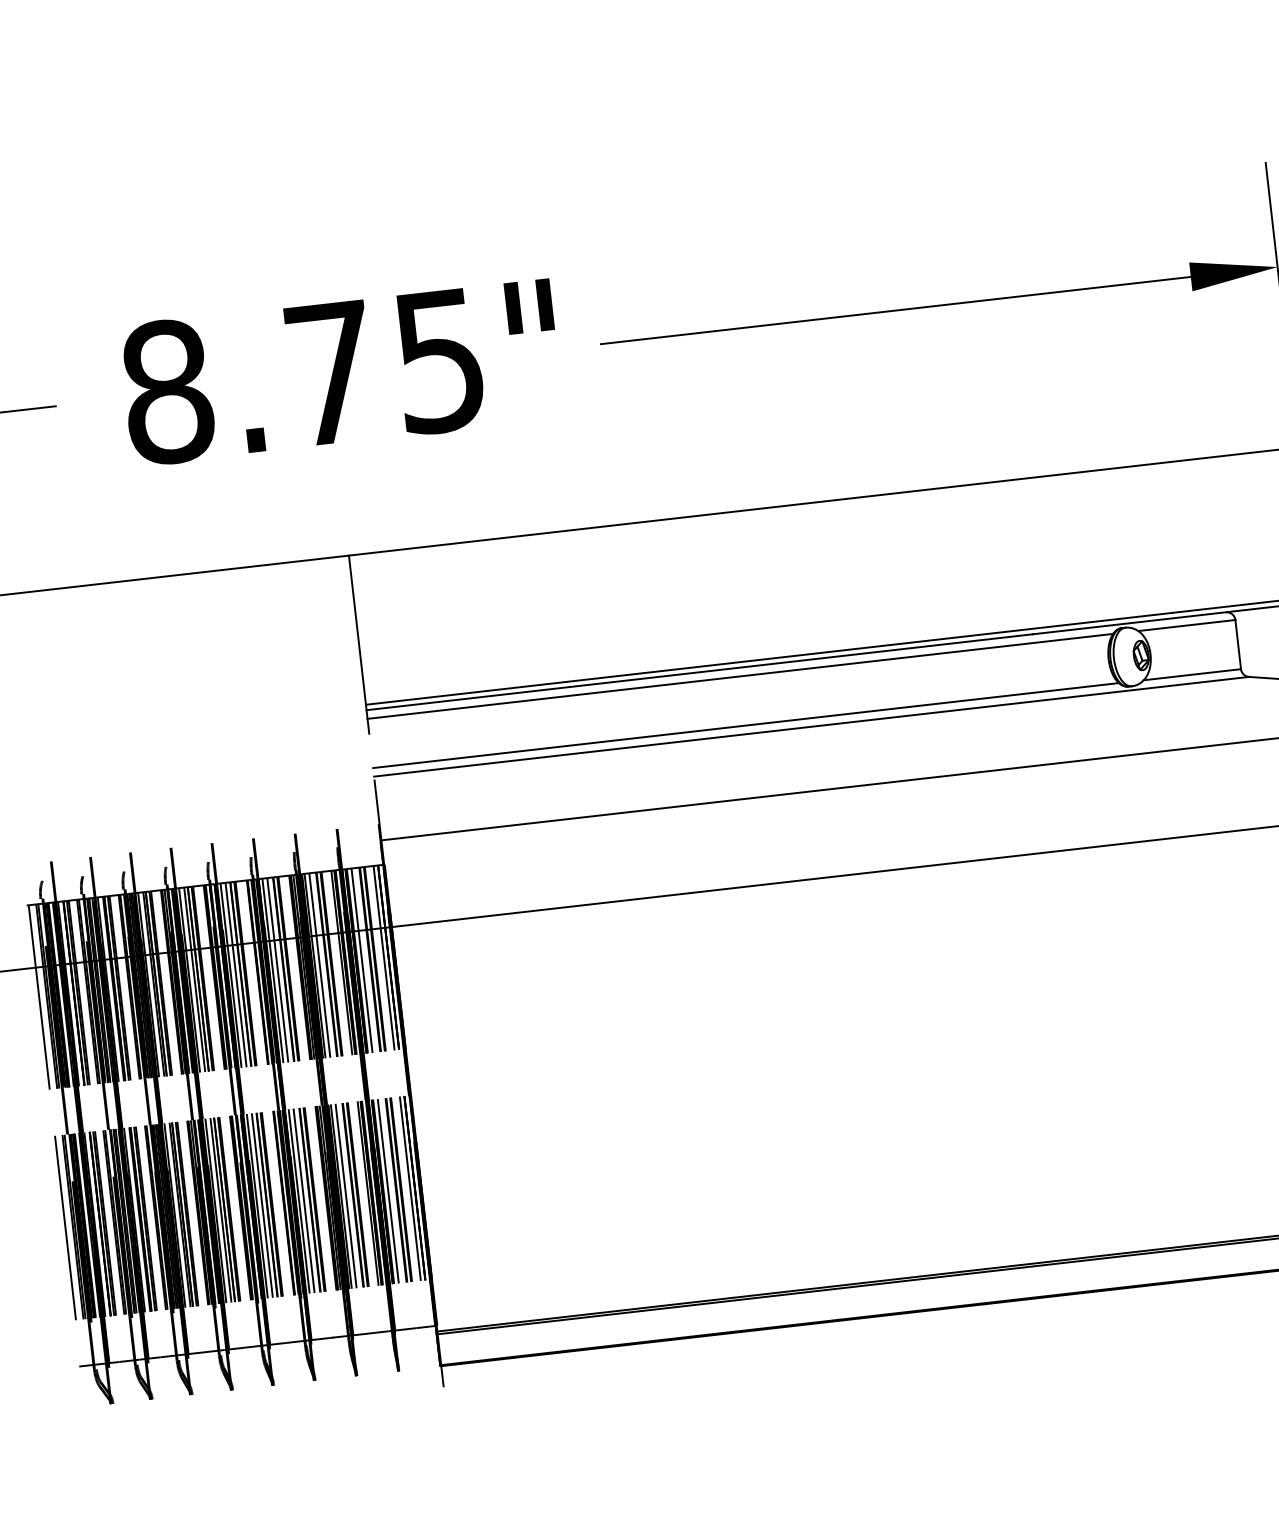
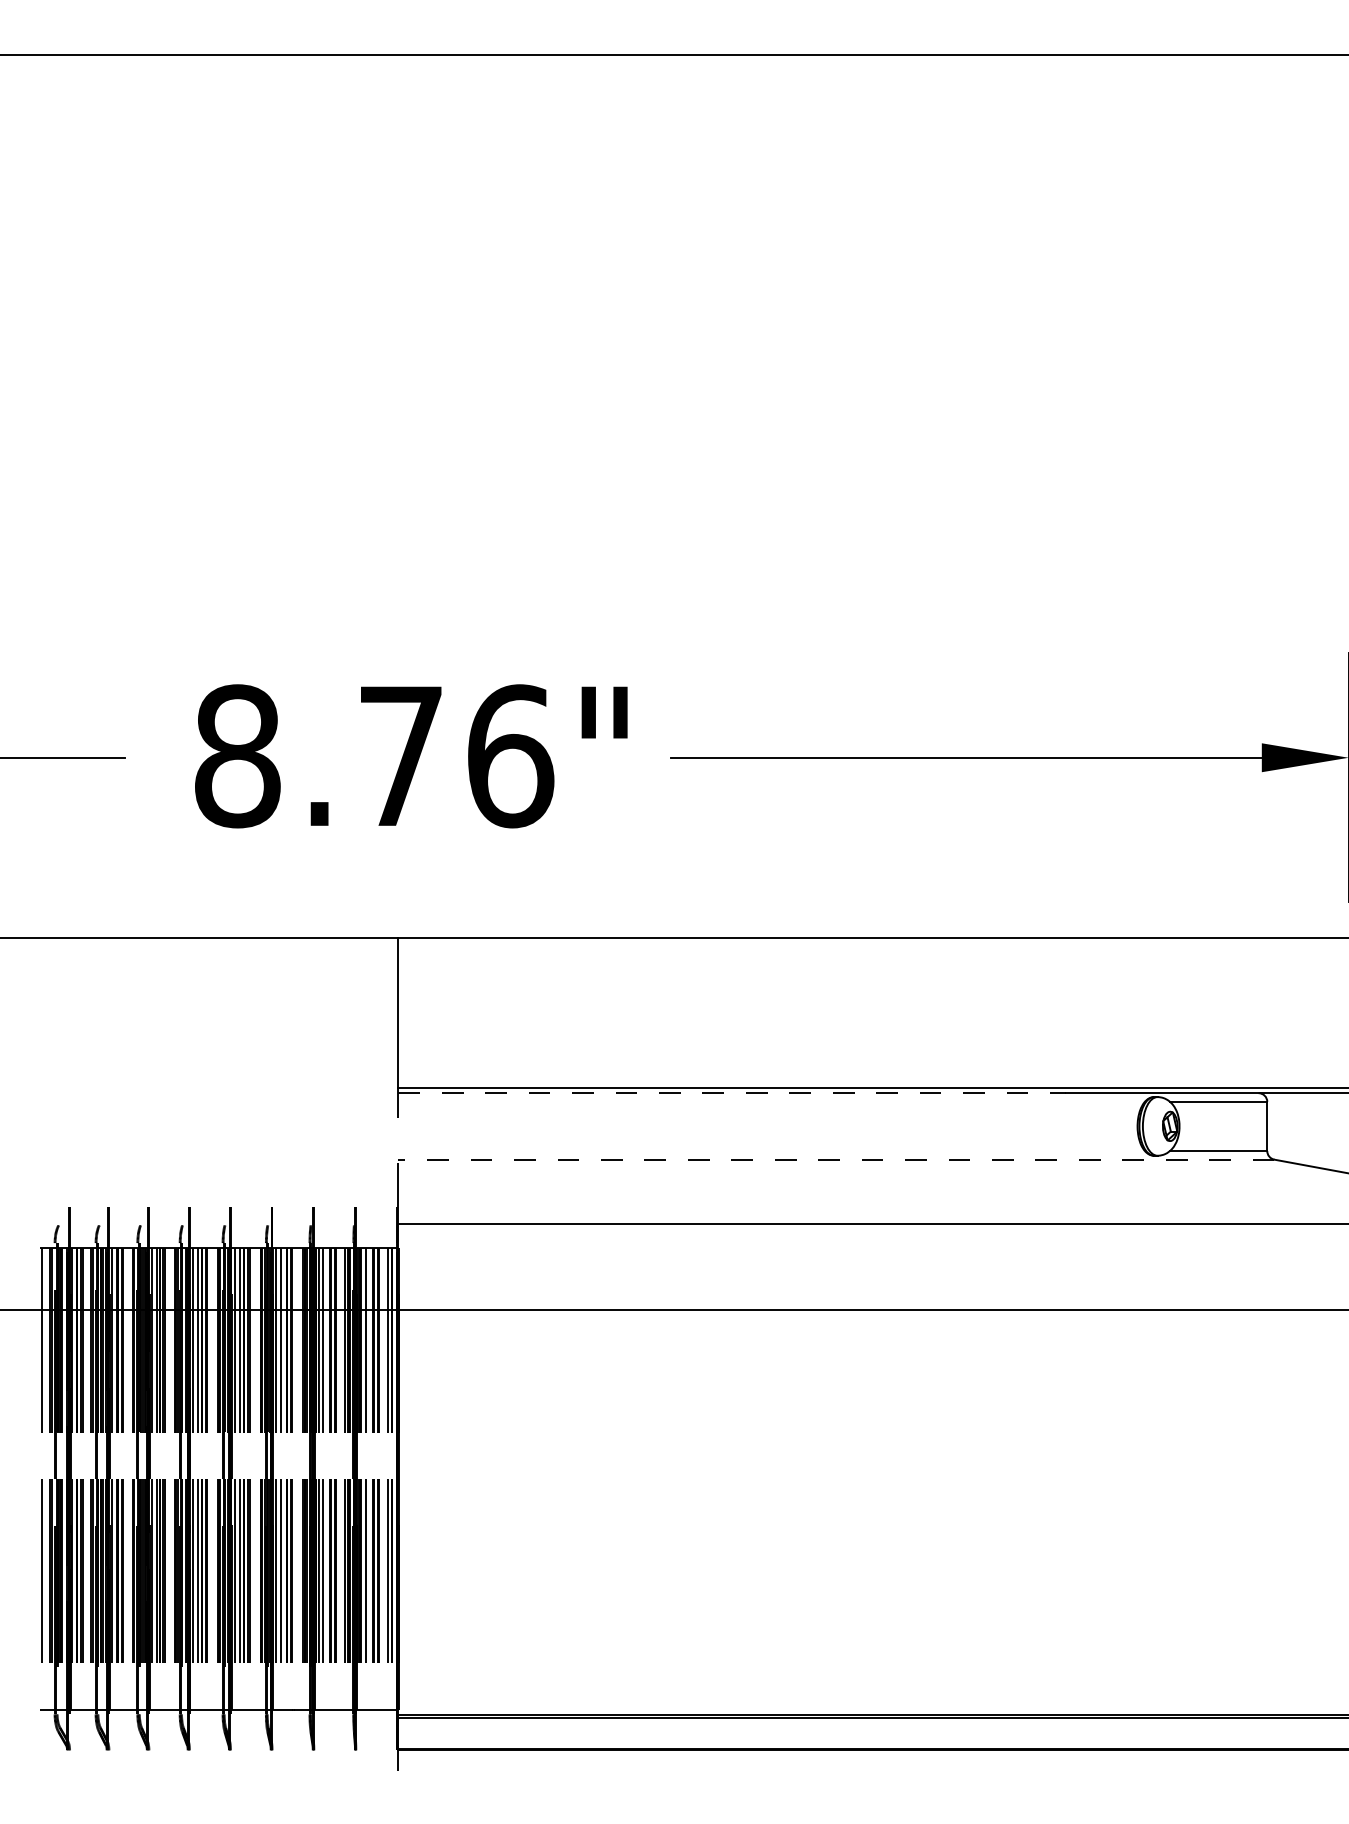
text: (441, 361) -> (511, 756), 8.75" -> 8.76"
line: (699, 672) -> (731, 1093), solid -> dashed
line: (740, 676) -> (771, 1101), removed
line: (745, 725) -> (771, 1151), removed
line: (810, 726) -> (835, 1159), solid -> dashed

